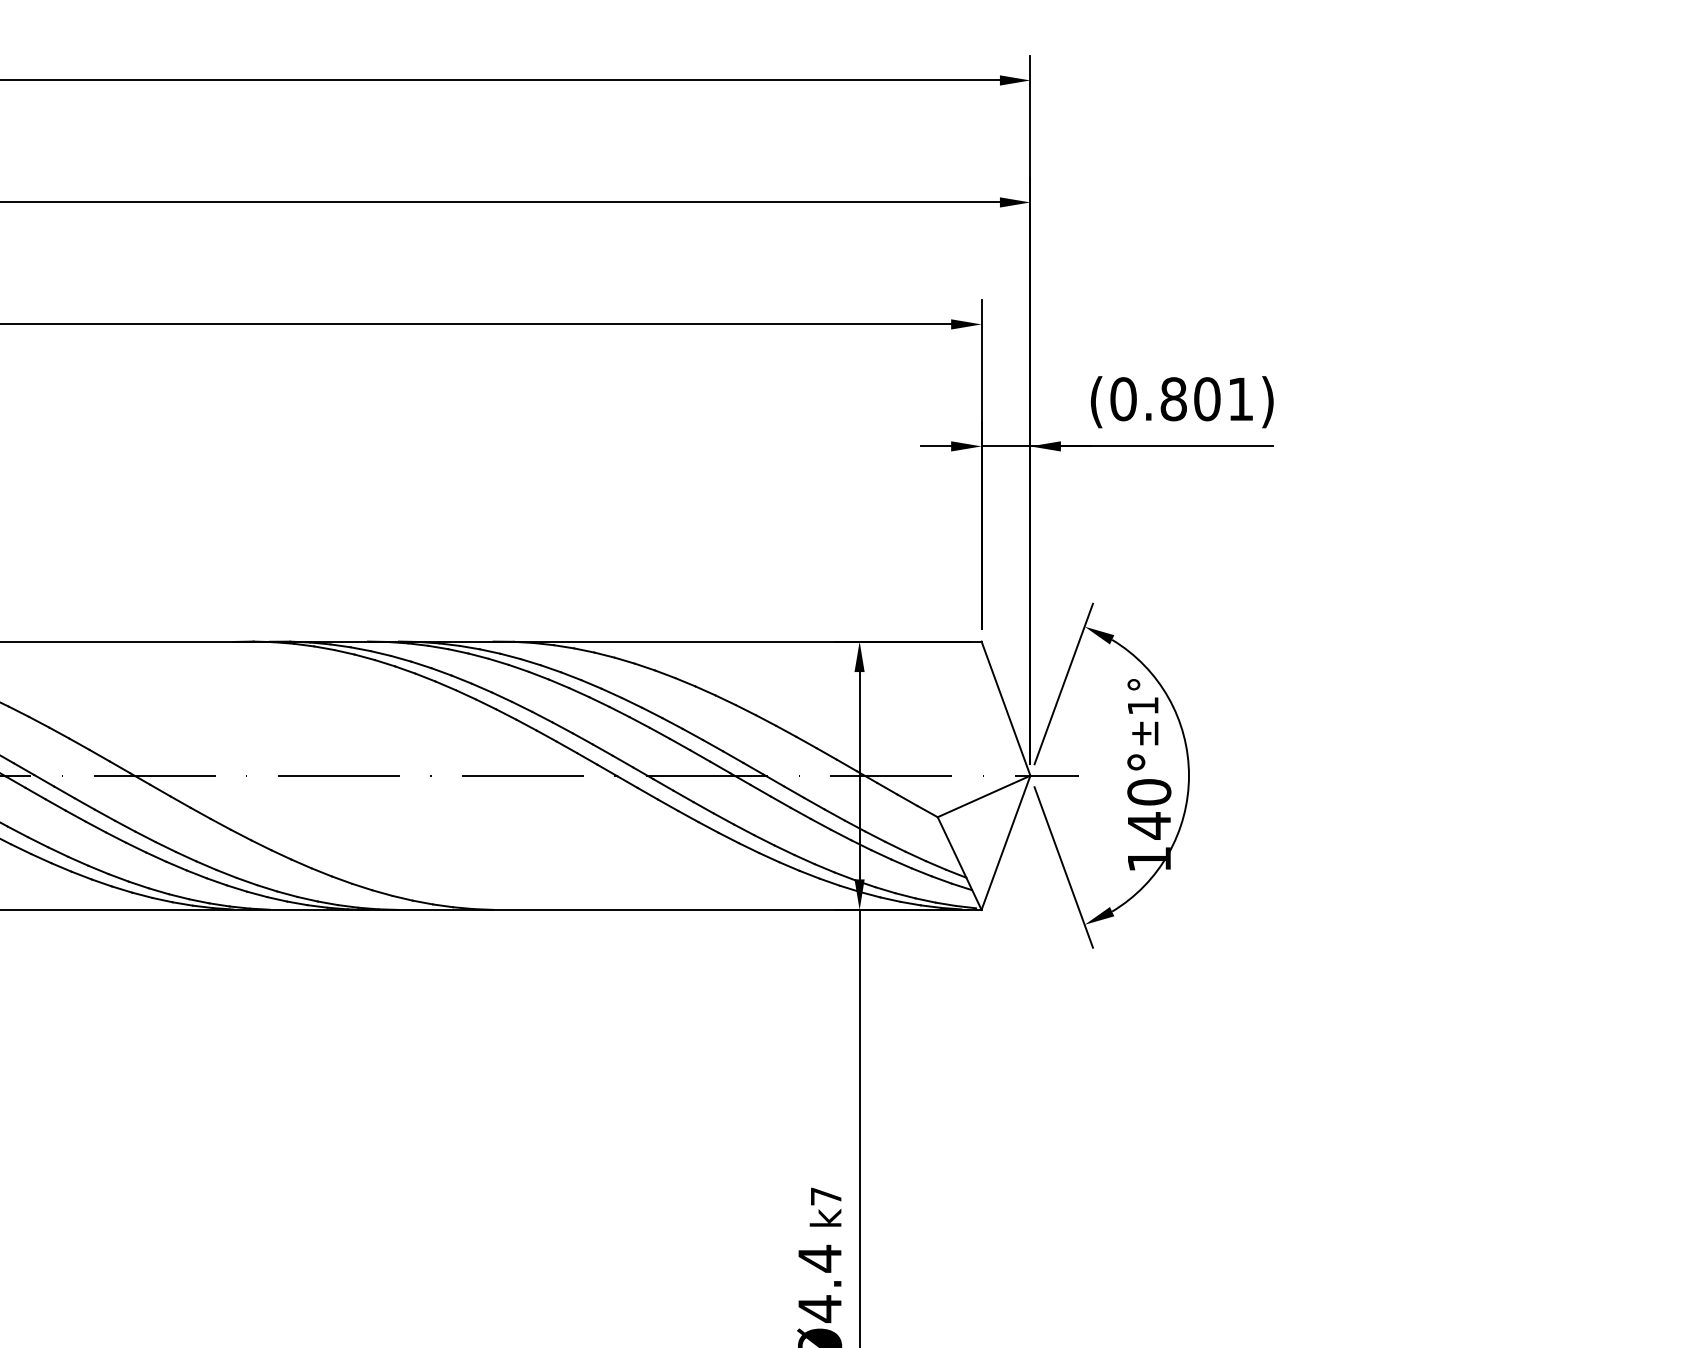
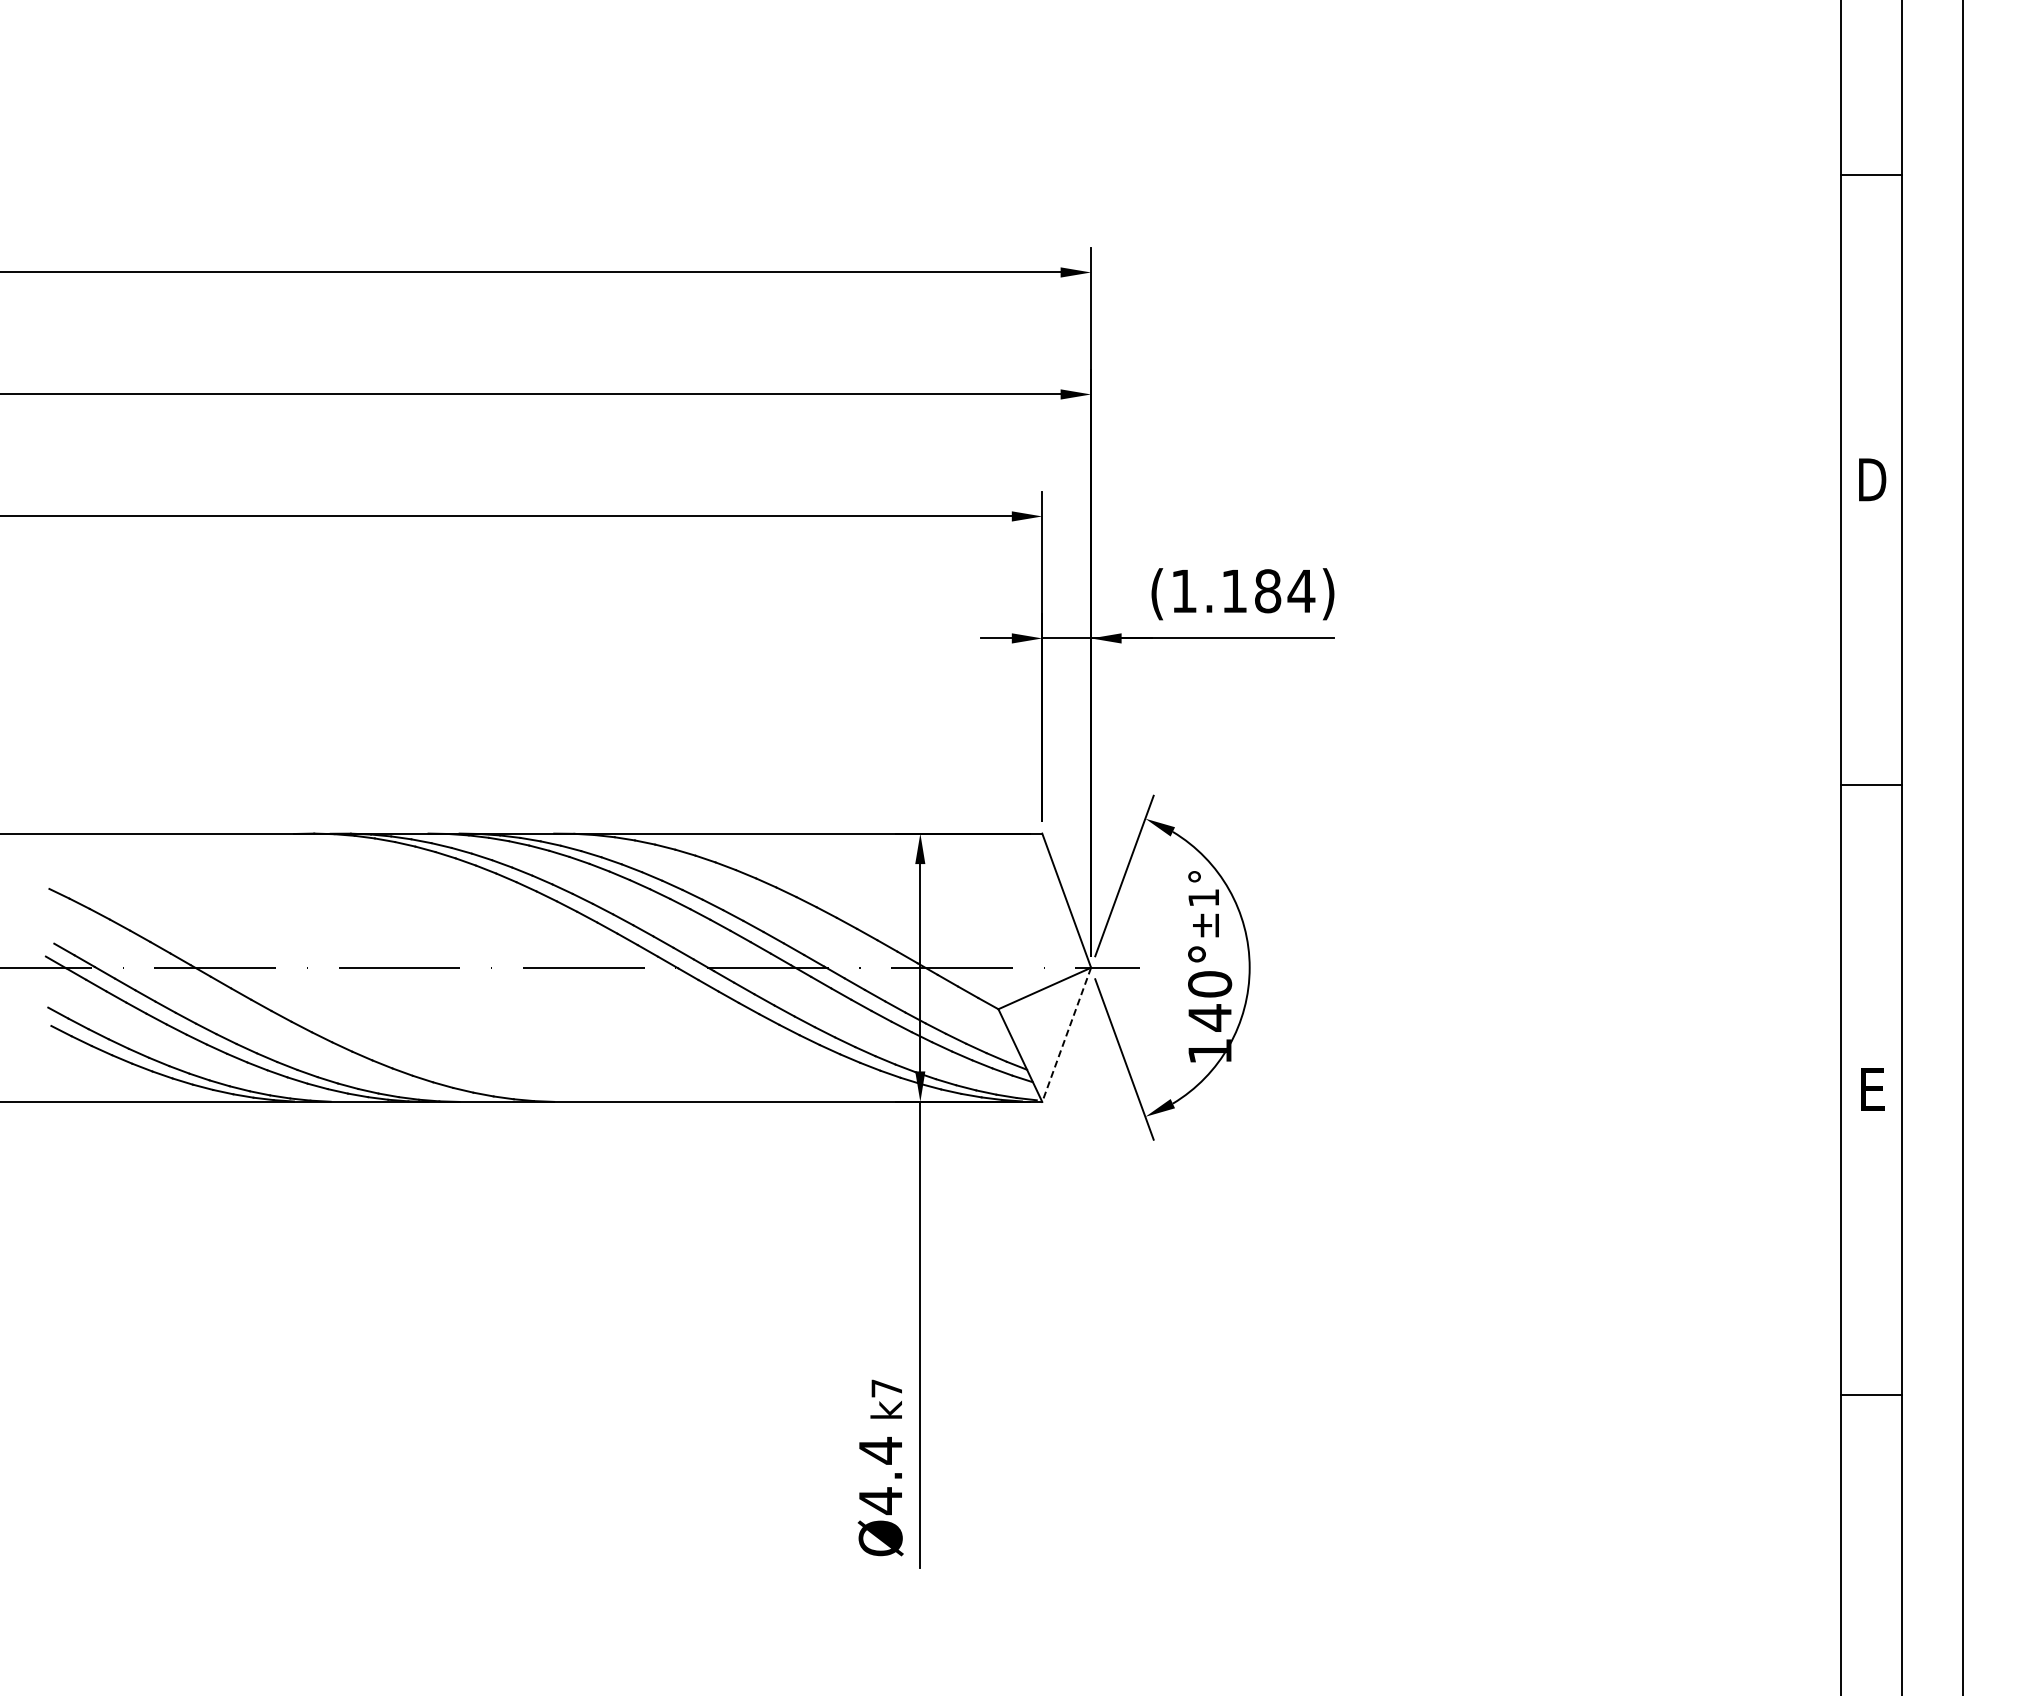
text: (1182, 399) -> (1243, 591), (0.801) -> (1.184)
line: (1005, 843) -> (1066, 1035), solid -> dashed

